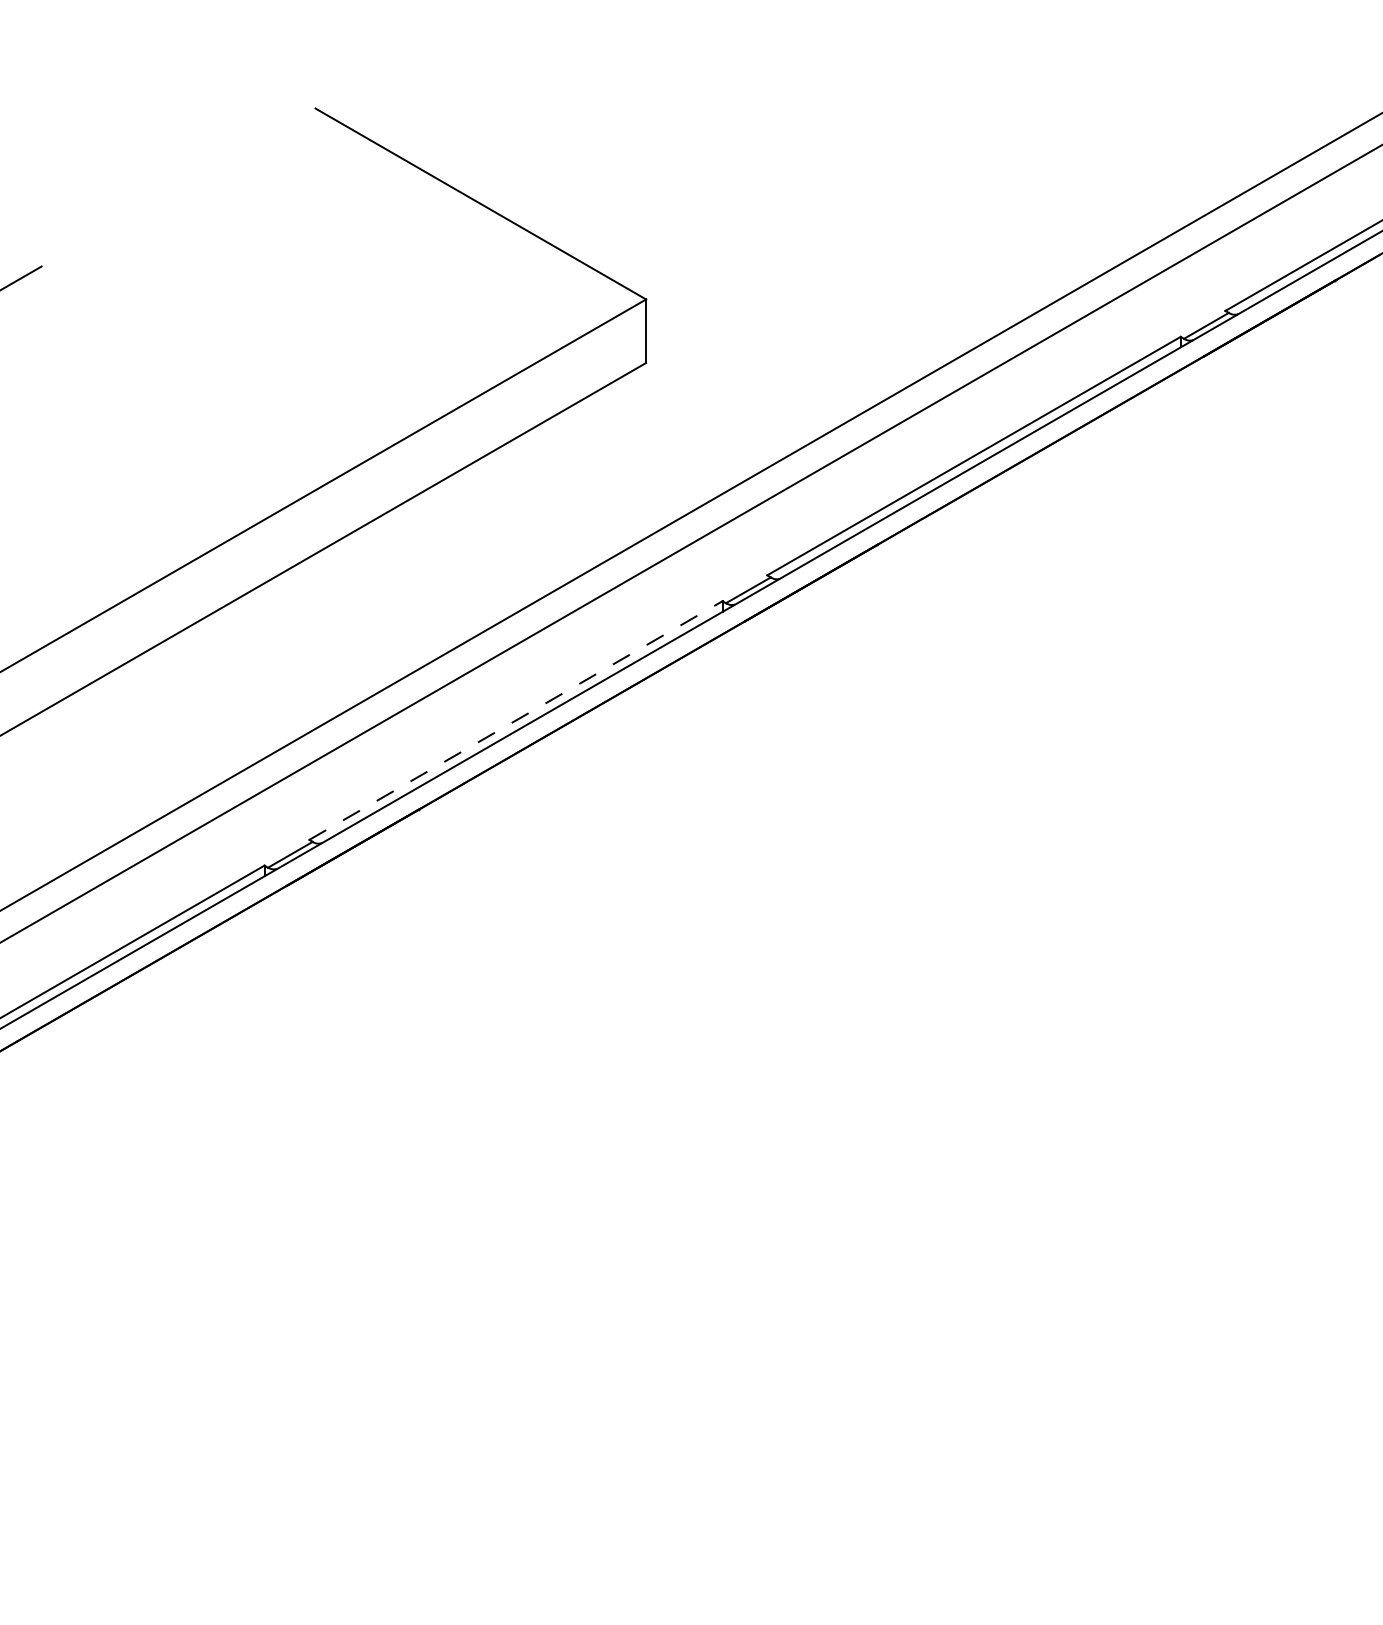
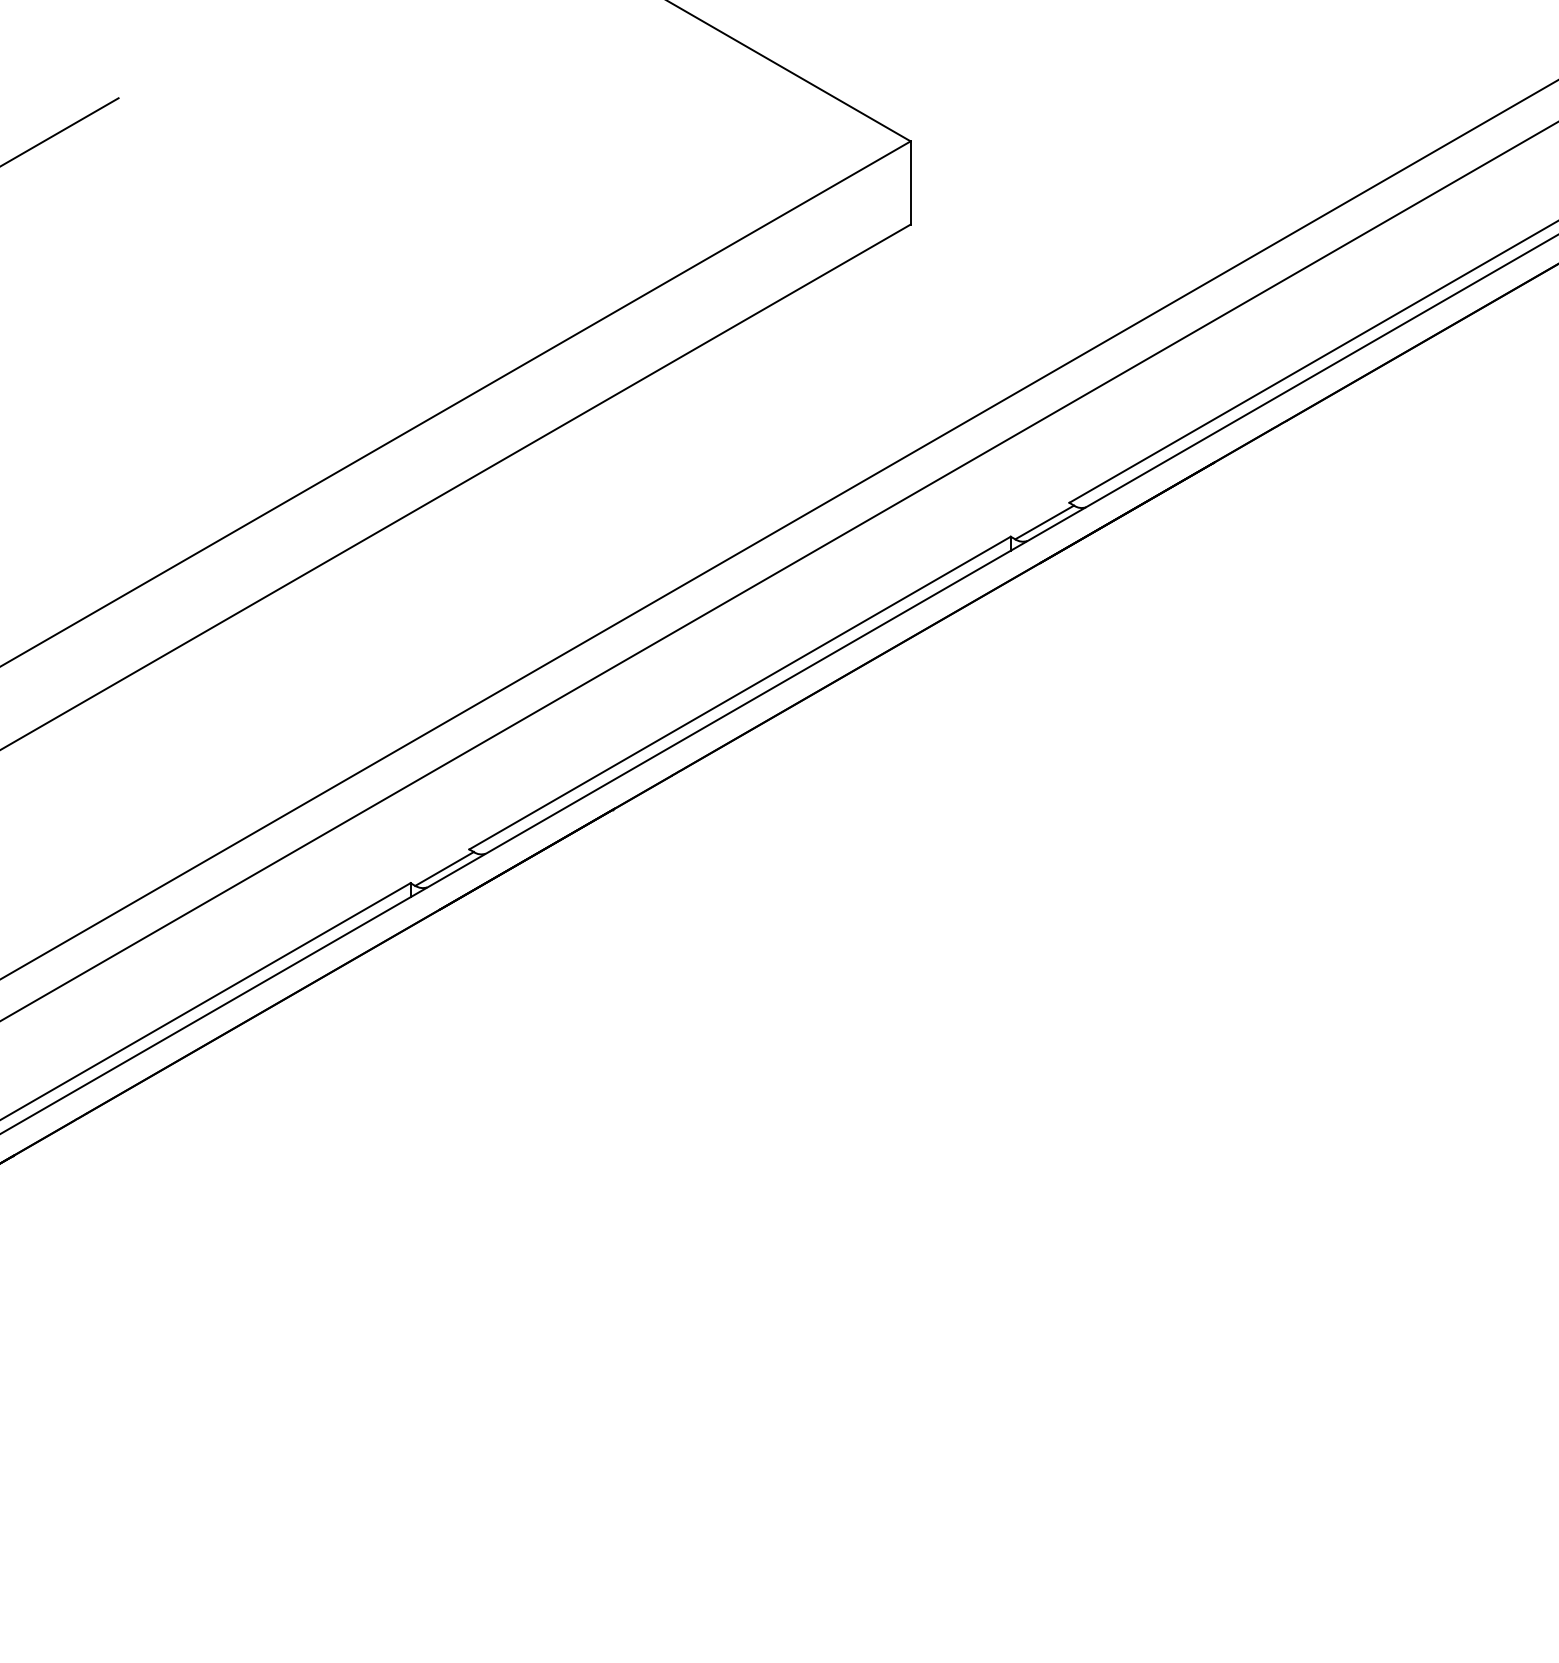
line: (515, 720) -> (739, 693), dashed -> solid

